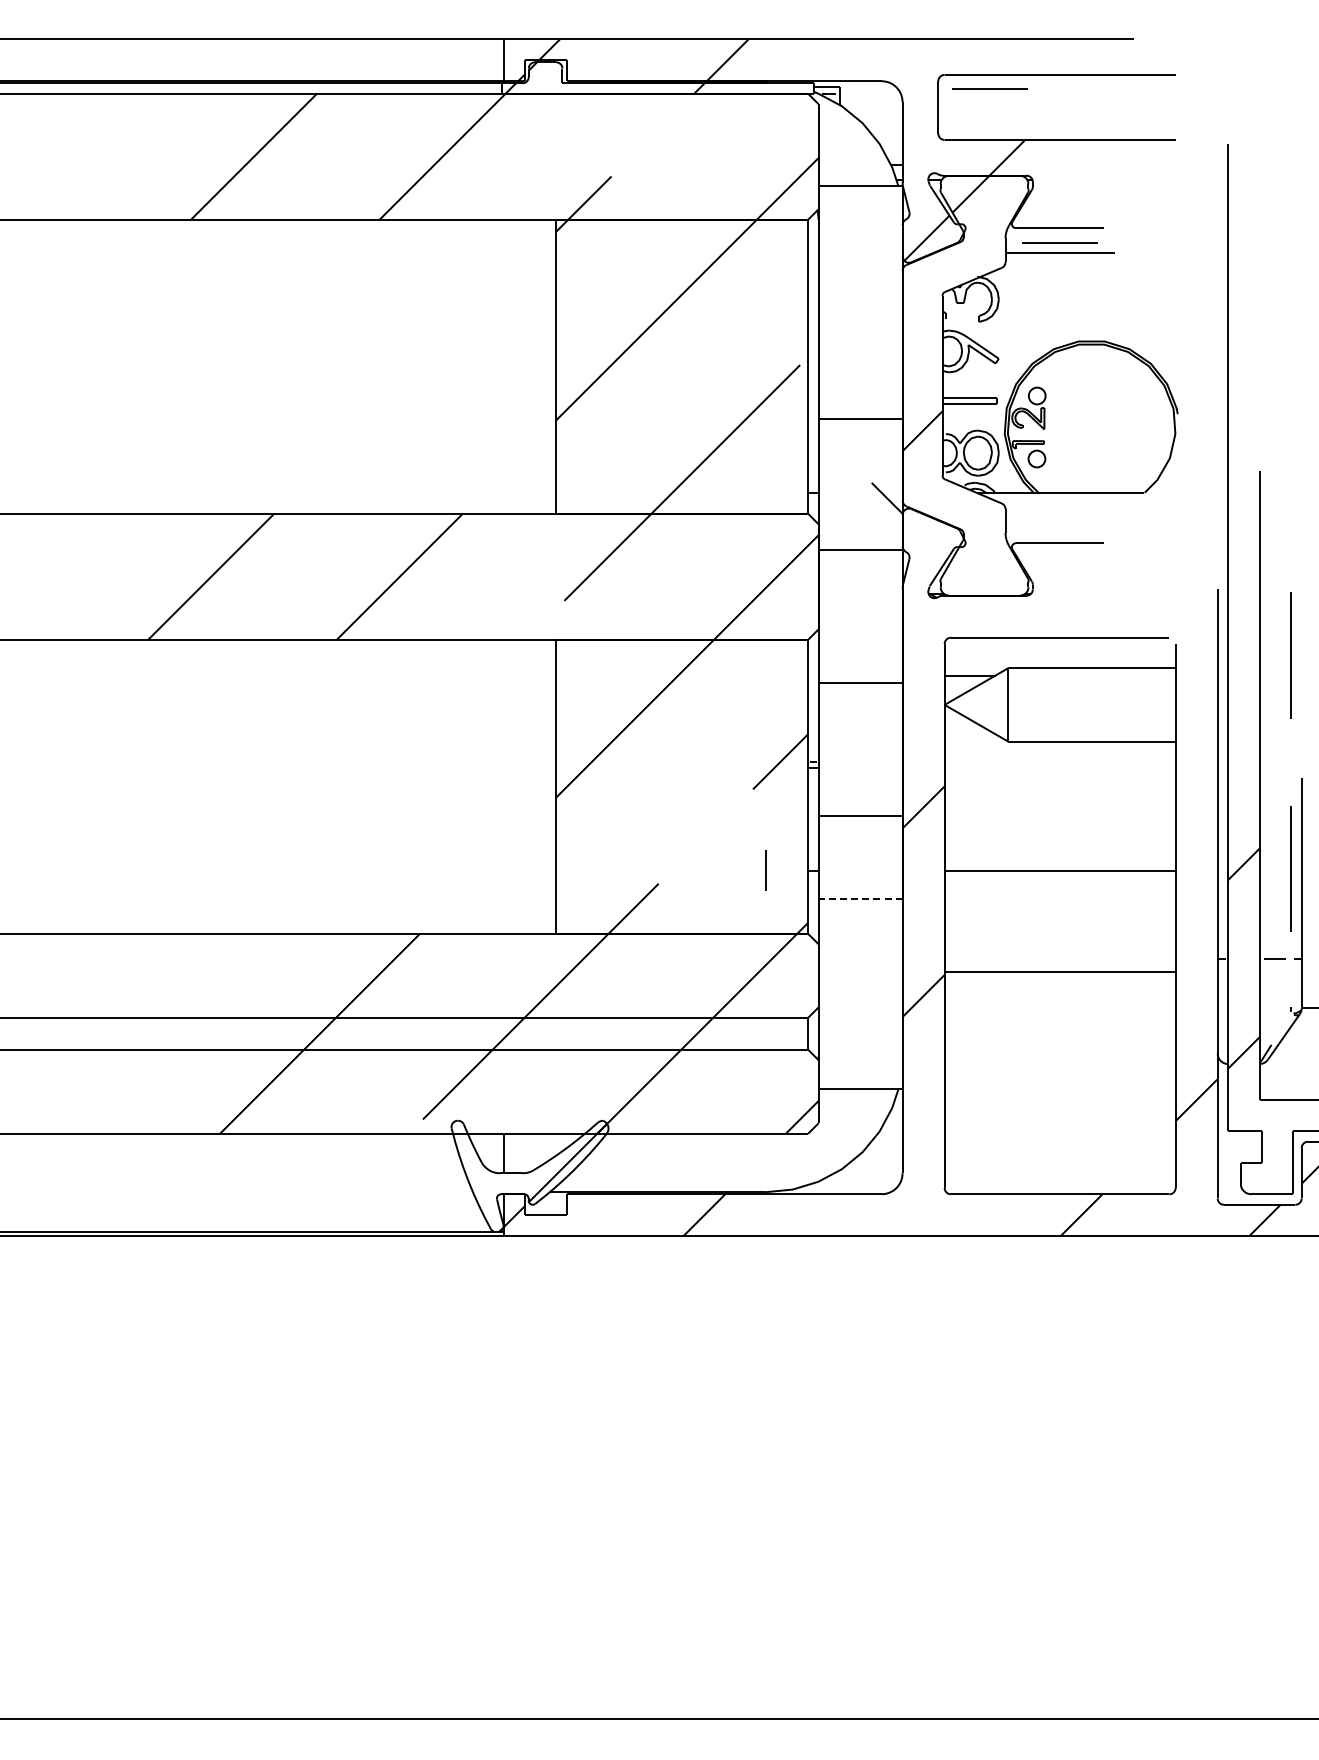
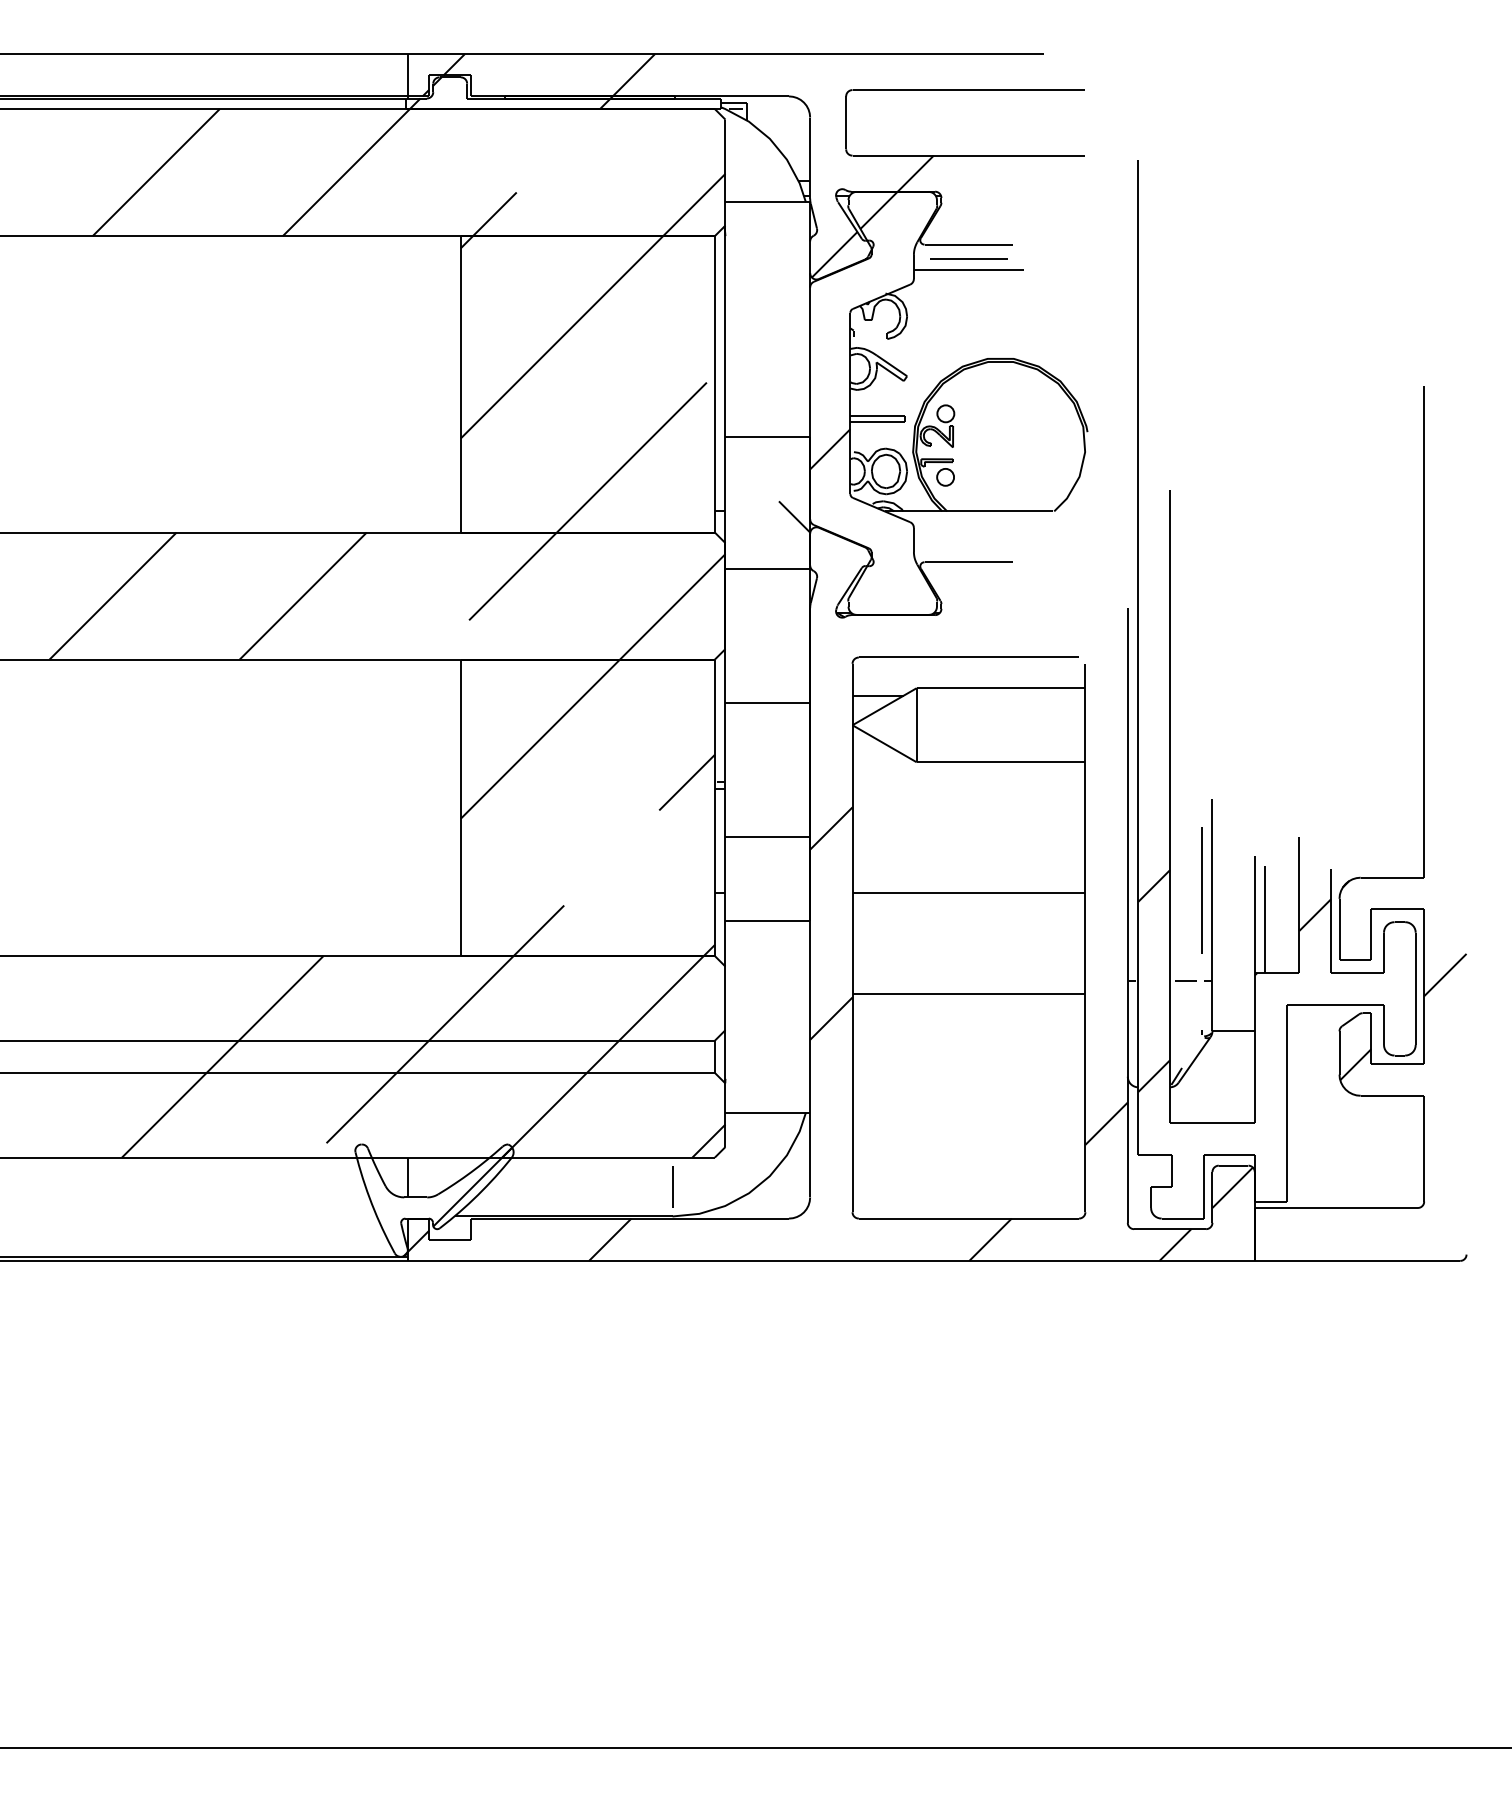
line: (989, 88) -> (897, 103), removed
line: (1290, 655) -> (1201, 675), removed
line: (766, 869) -> (672, 1186), moved
line: (860, 899) -> (767, 921), dashed -> solid

